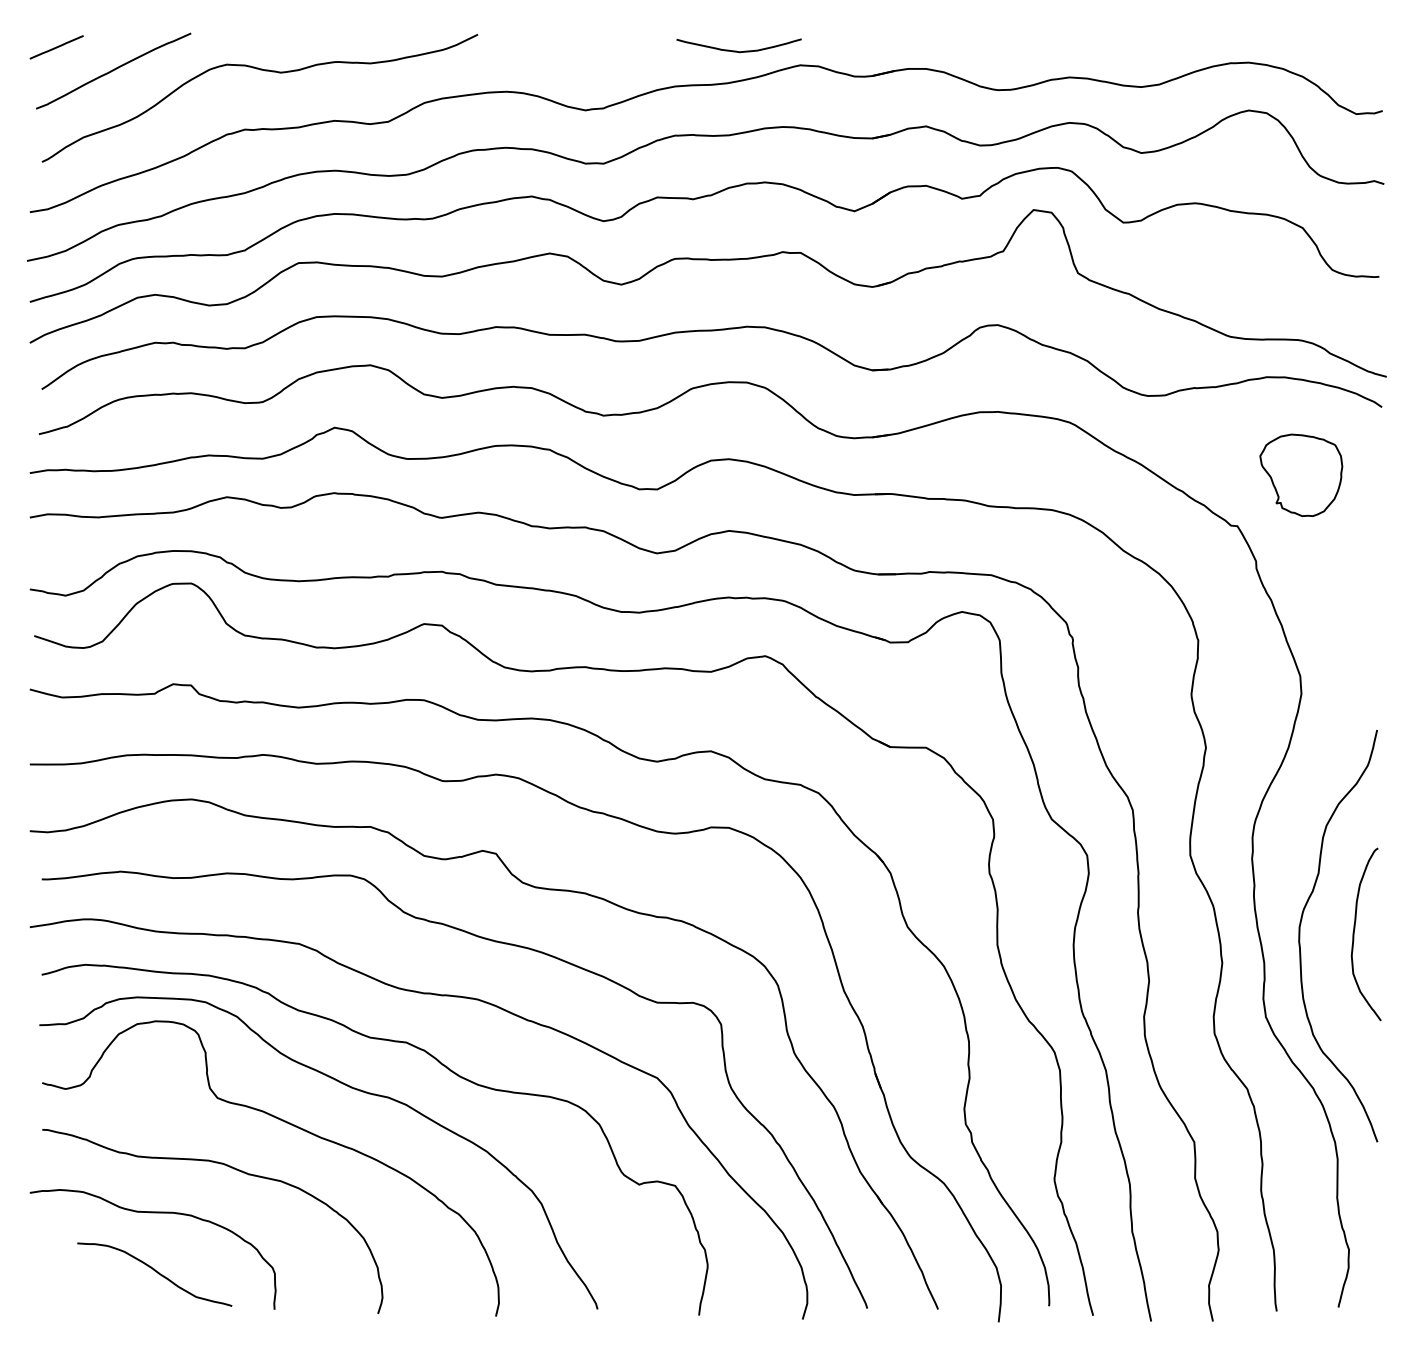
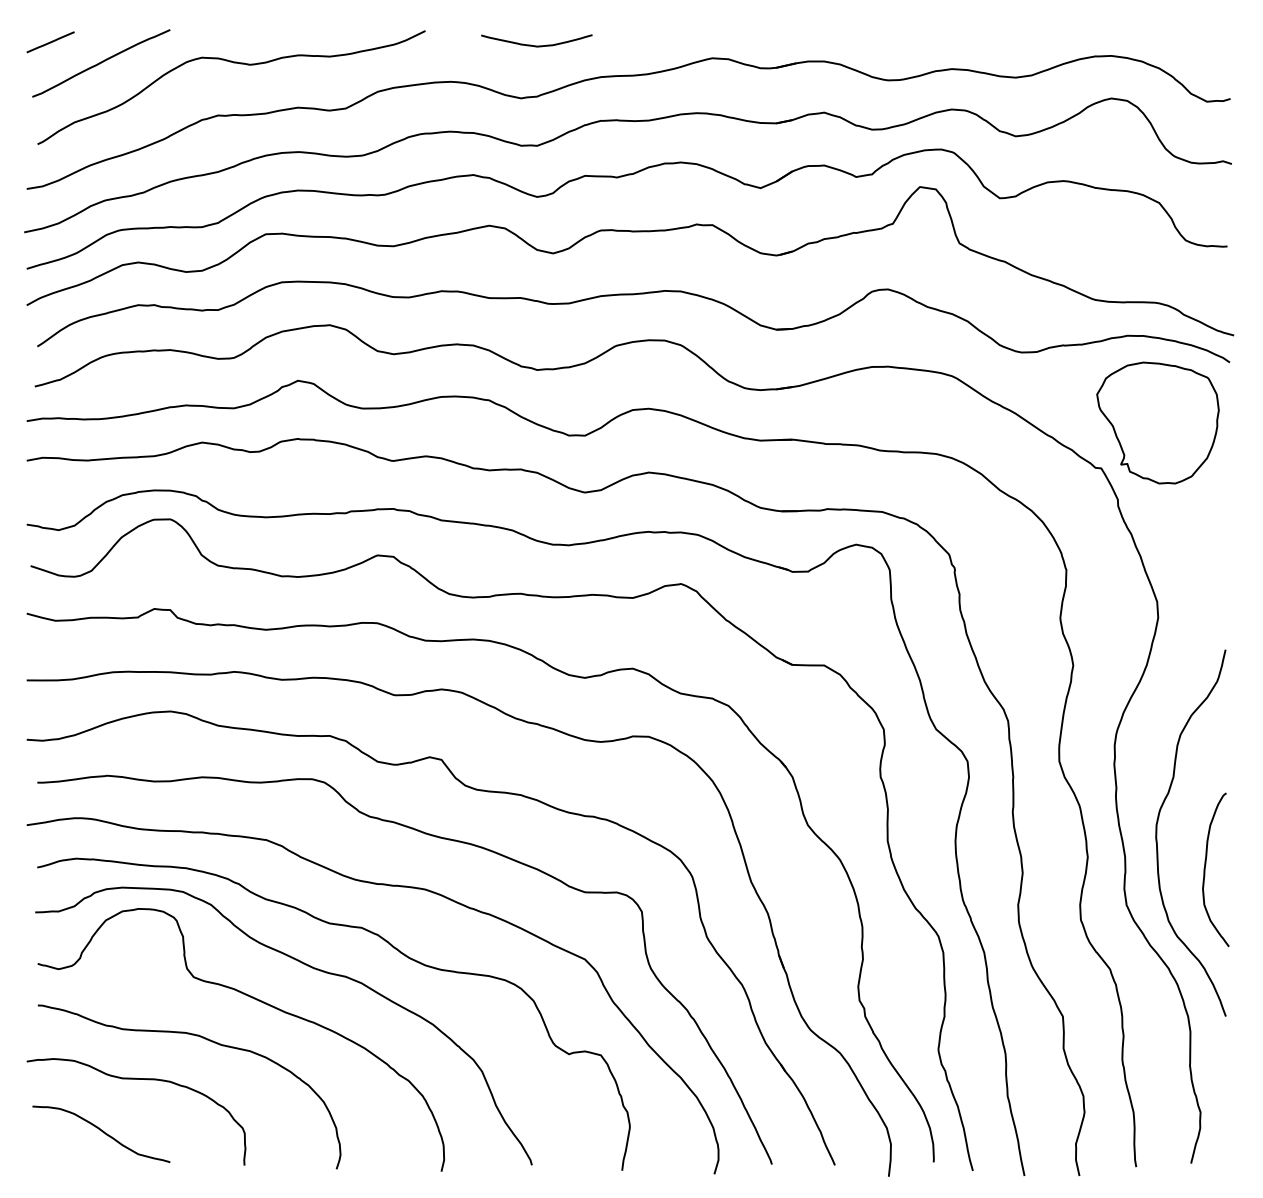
curve: (736, 50) -> (534, 45), moved
part: (1301, 475) -> (1158, 423), size x1.67
curve: (1354, 934) -> (1205, 869), moved
curve: (156, 1272) -> (102, 1132), moved

